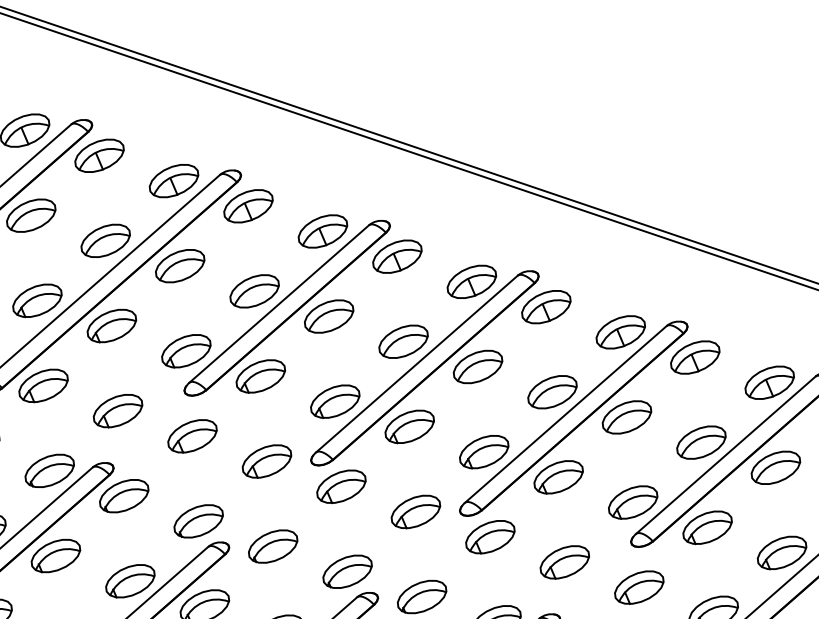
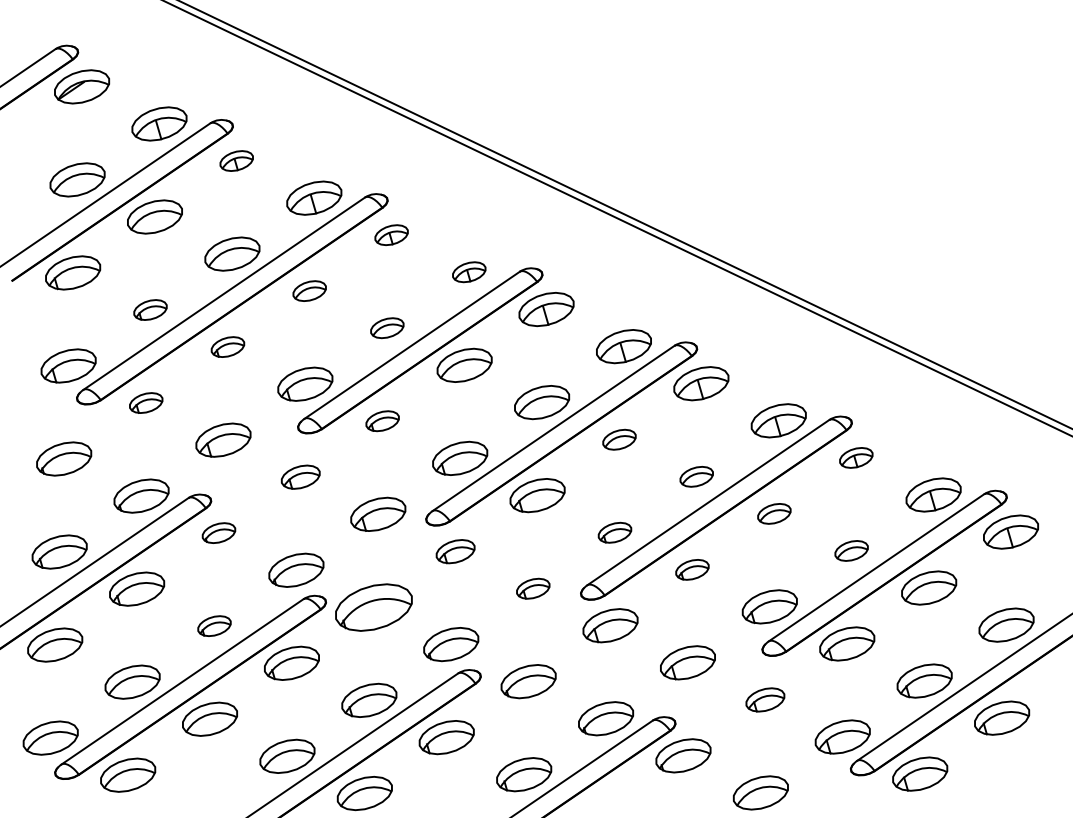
part: (99, 155) -> (236, 160), size x0.6
part: (248, 205) -> (391, 234), size x0.6
part: (323, 230) -> (469, 271), size x0.6
part: (179, 265) -> (309, 290), size x0.6
part: (254, 290) -> (387, 327), size x0.6
part: (37, 300) -> (150, 309), size x0.6
part: (111, 325) -> (227, 346), size x0.6
part: (695, 357) -> (856, 457), size x0.6
part: (478, 366) -> (619, 439), size x0.6
part: (260, 375) -> (382, 420), size x0.6
part: (43, 385) -> (146, 402), size x0.6
part: (552, 392) -> (696, 476), size x0.6
part: (627, 417) -> (774, 513), size x0.6
part: (192, 435) -> (300, 476), size x0.7
part: (701, 442) -> (851, 550), size x0.6
part: (483, 451) -> (614, 532), size x0.6
part: (558, 477) -> (692, 569), size x0.6
part: (341, 486) -> (455, 551), size x0.7
part: (123, 495) -> (218, 532), size x0.6
part: (416, 511) -> (533, 588), size x0.6
part: (272, 545) -> (373, 606), size x1.4
part: (130, 580) -> (214, 625), size x0.6
part: (639, 587) -> (765, 699), size x0.7

